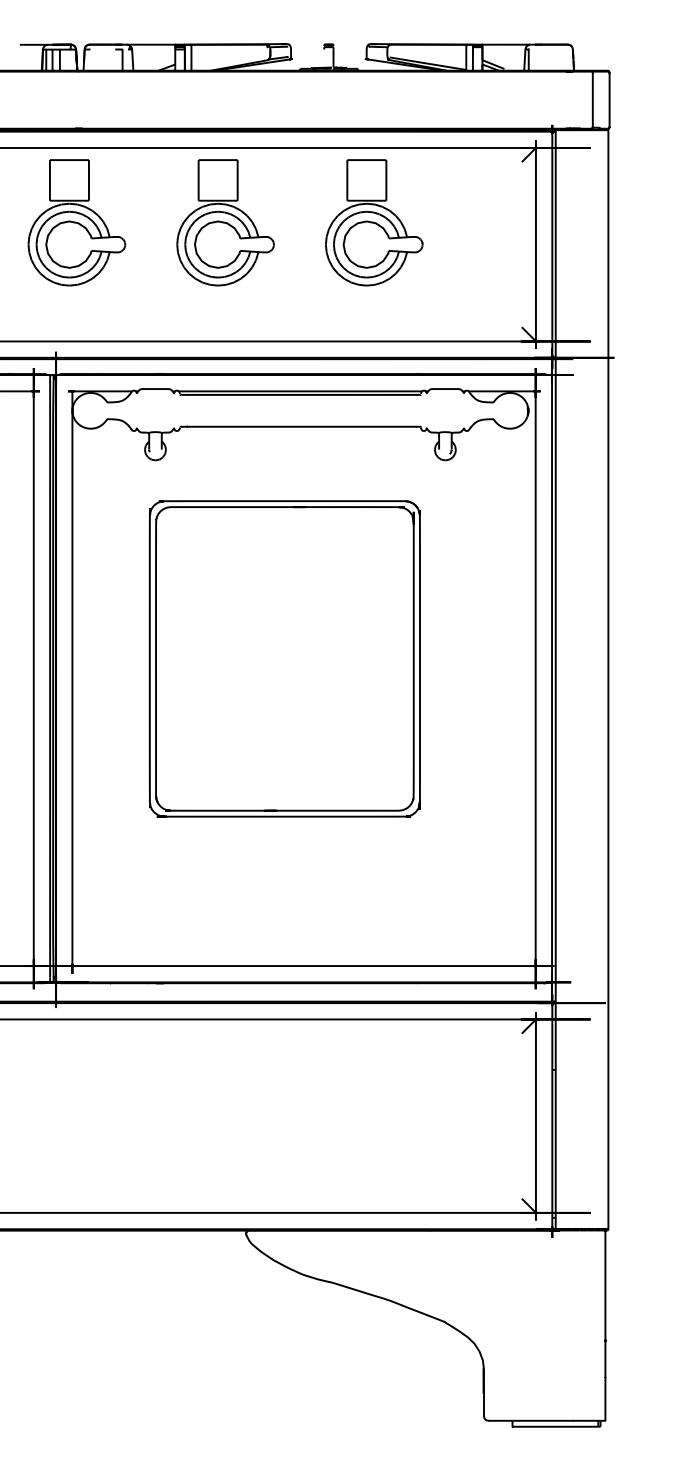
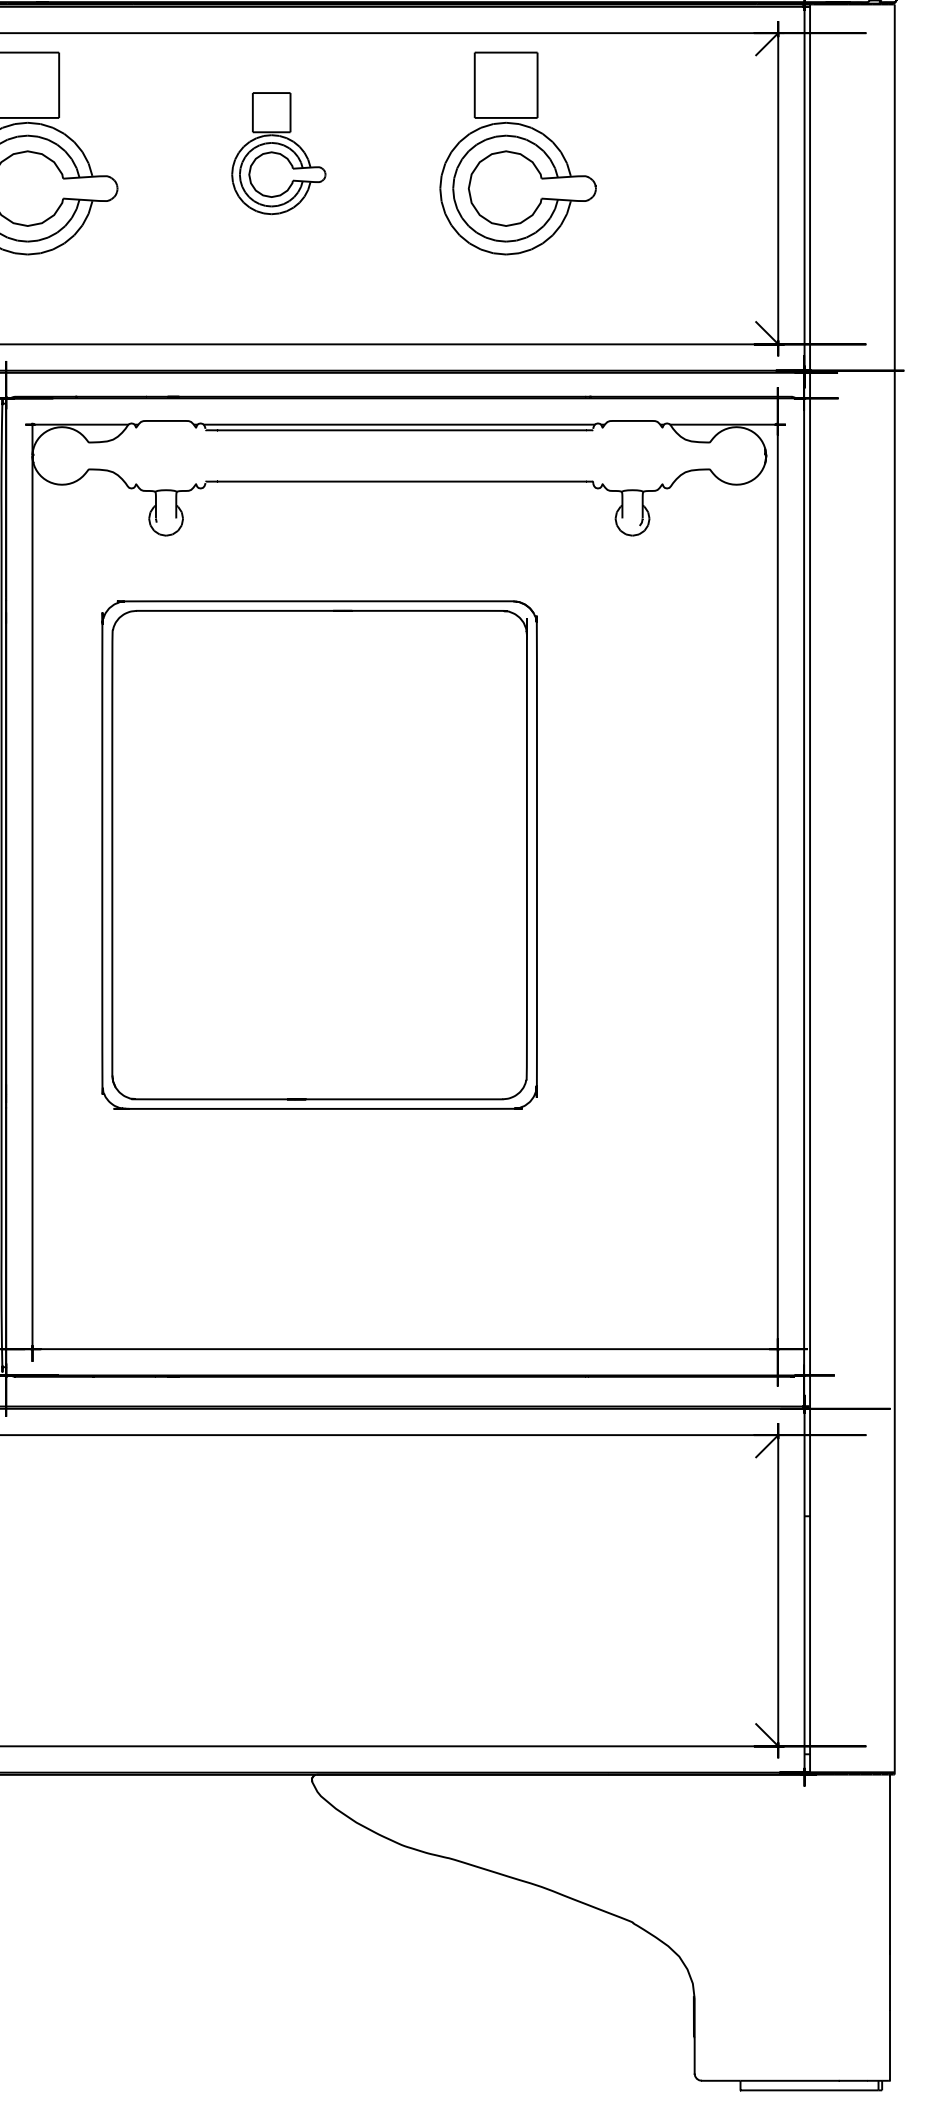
part: (225, 222) -> (278, 152), size x0.6
part: (284, 658) -> (318, 854), moved

